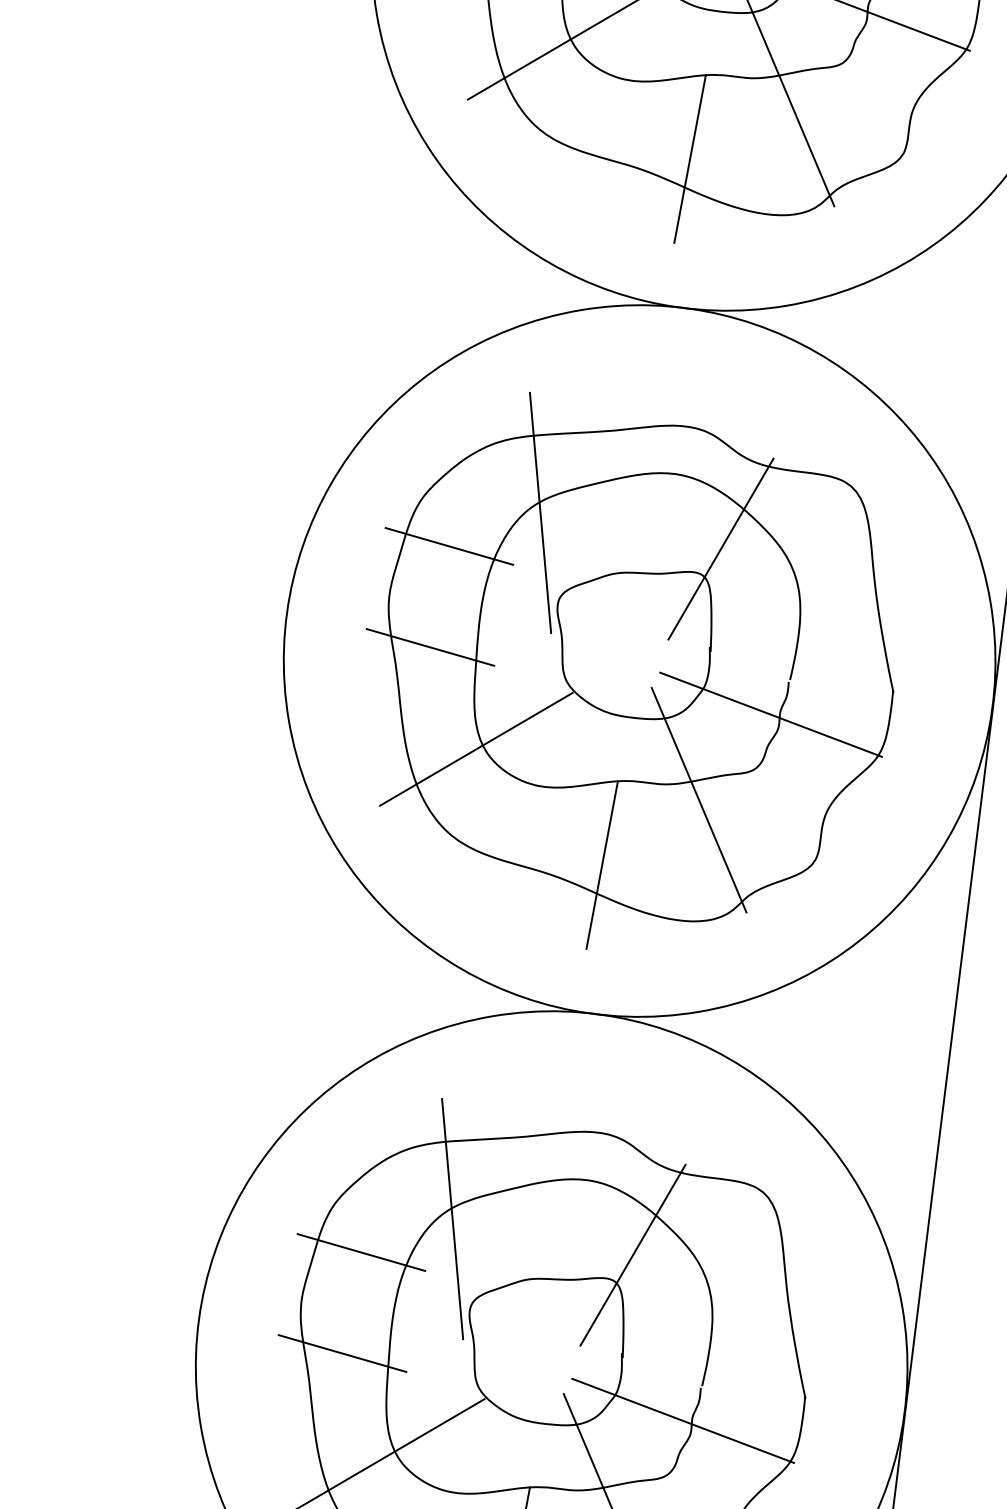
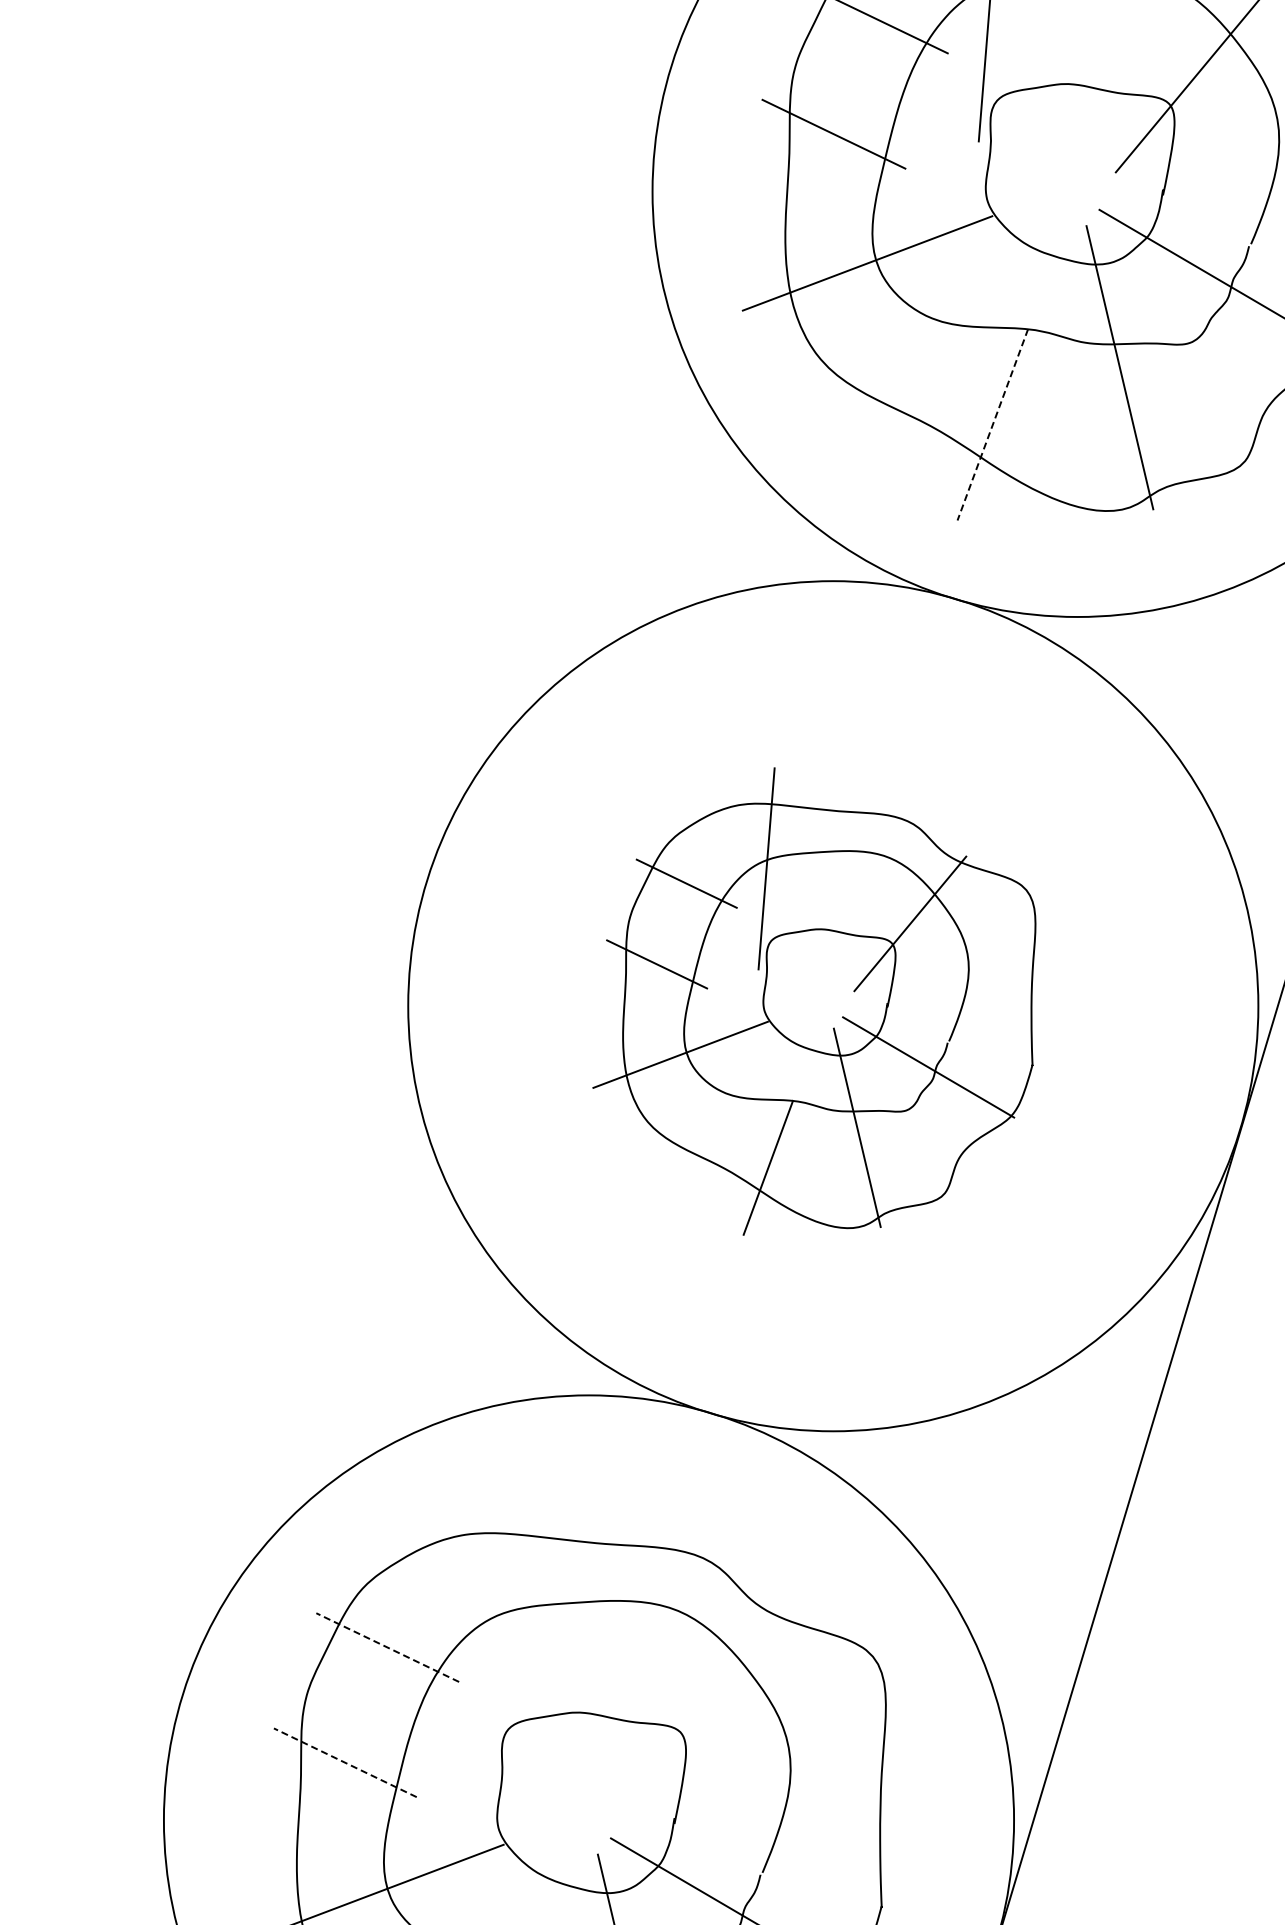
line: (689, 158) -> (992, 424), solid -> dashed
part: (623, 659) -> (814, 1001), size x0.7
line: (452, 1218) -> (501, 1625), removed
line: (361, 1252) -> (387, 1647), solid -> dashed
line: (632, 1255) -> (706, 1704), removed
line: (341, 1353) -> (344, 1762), solid -> dashed

